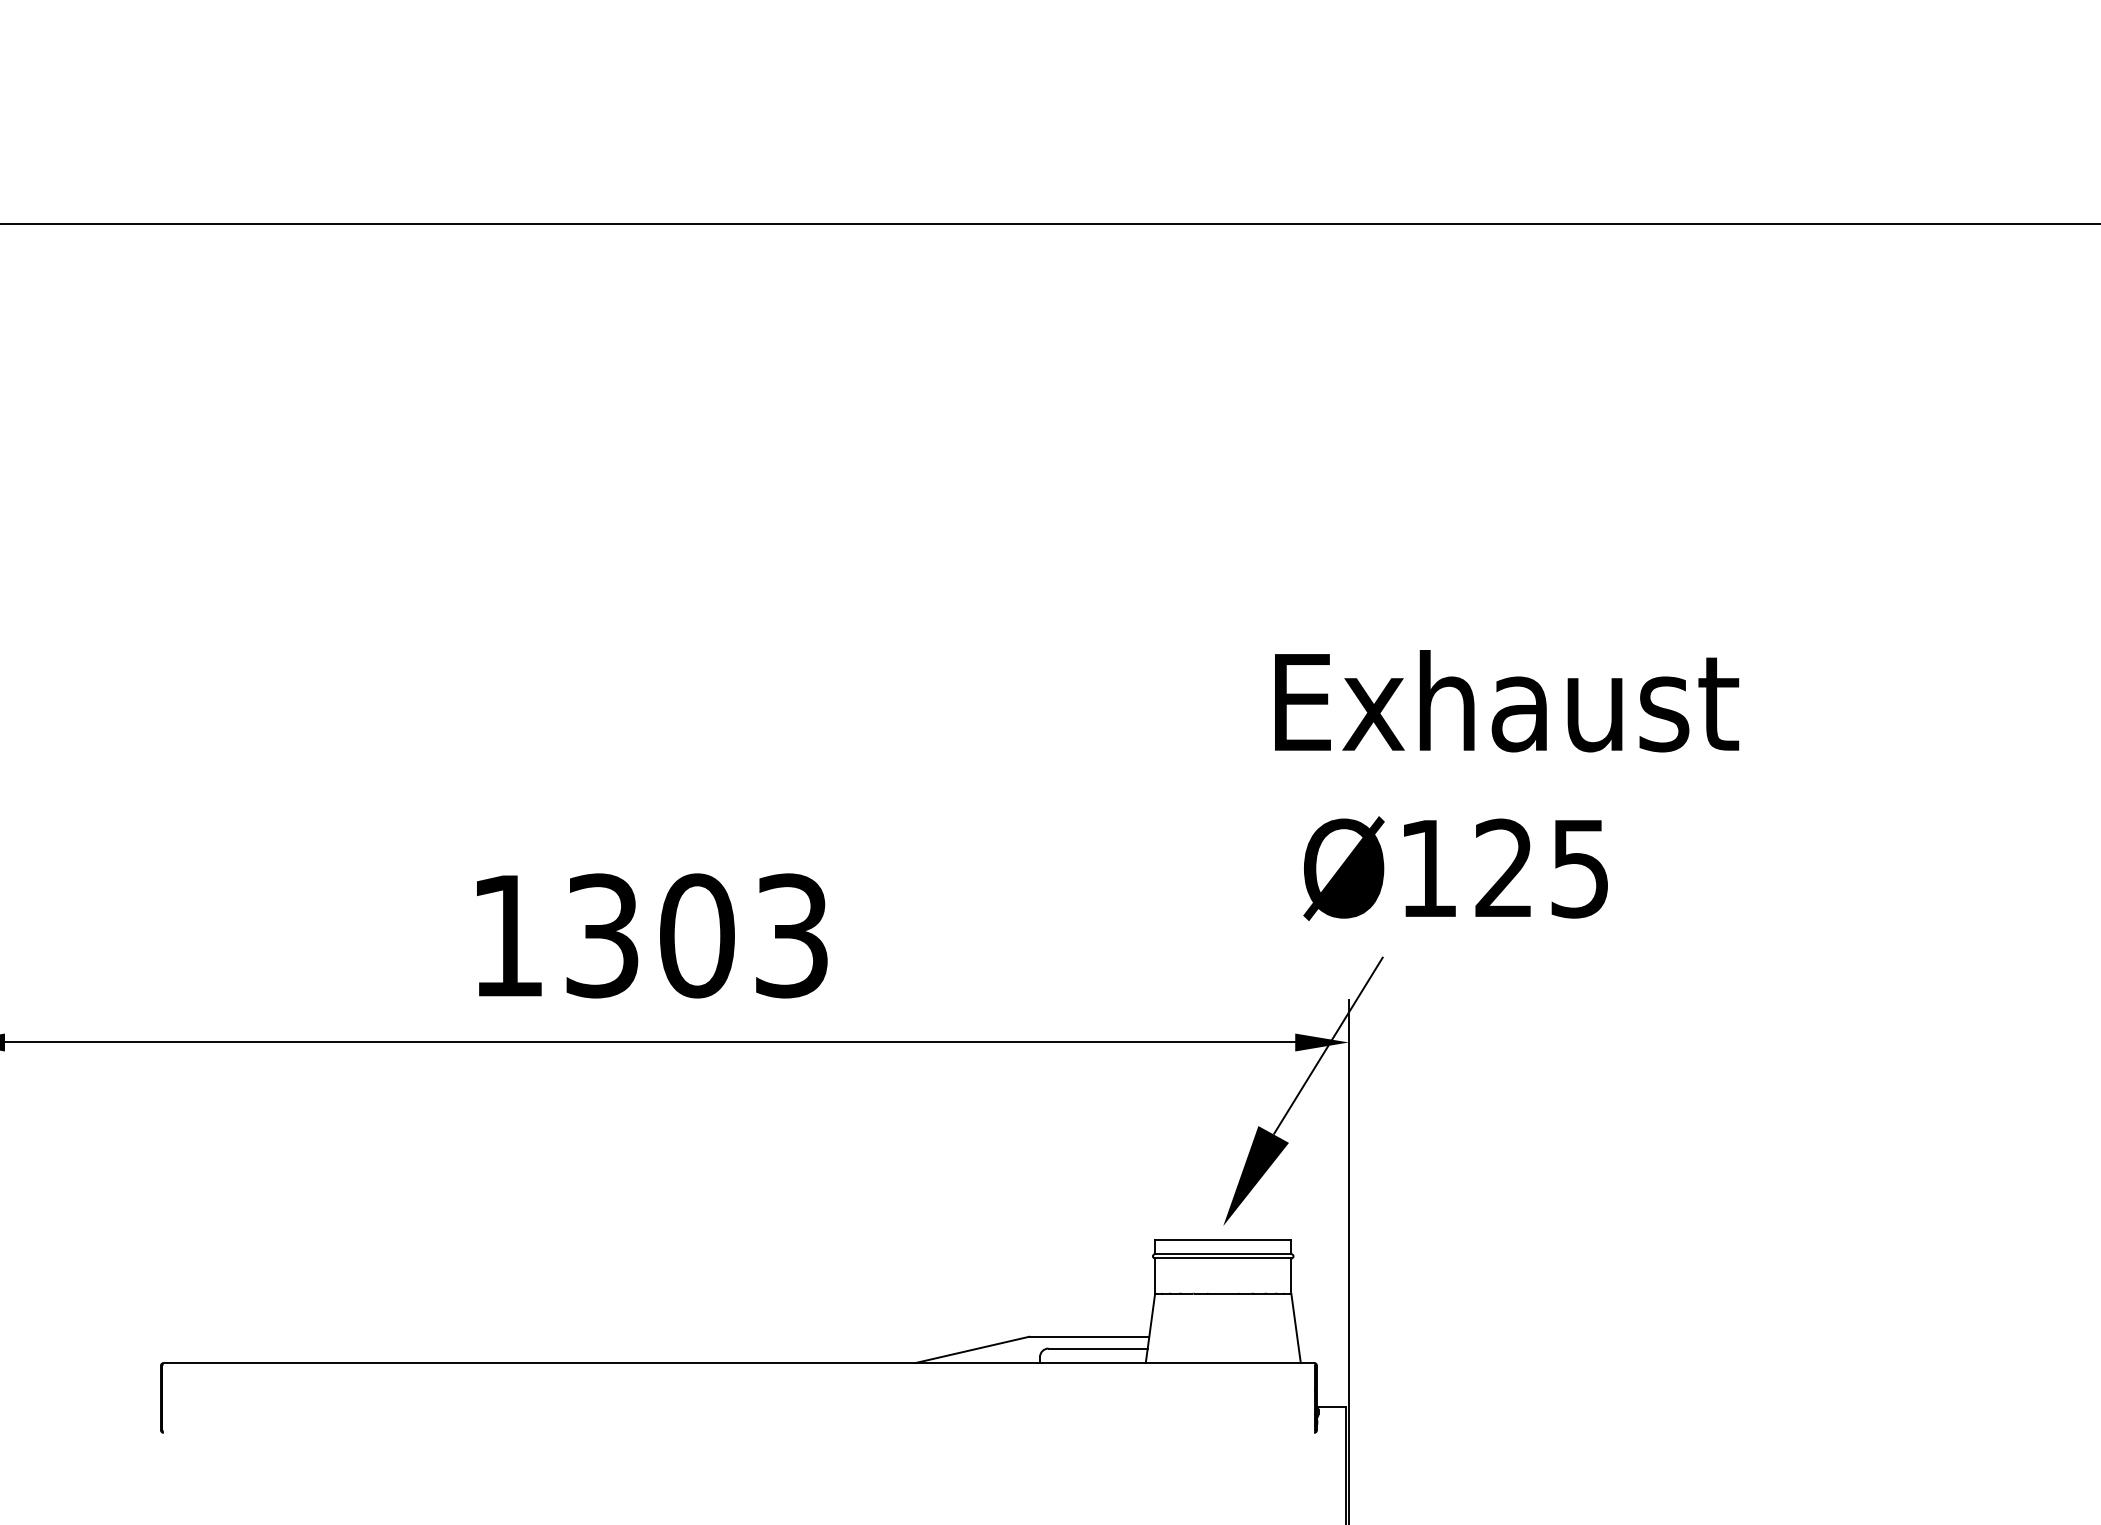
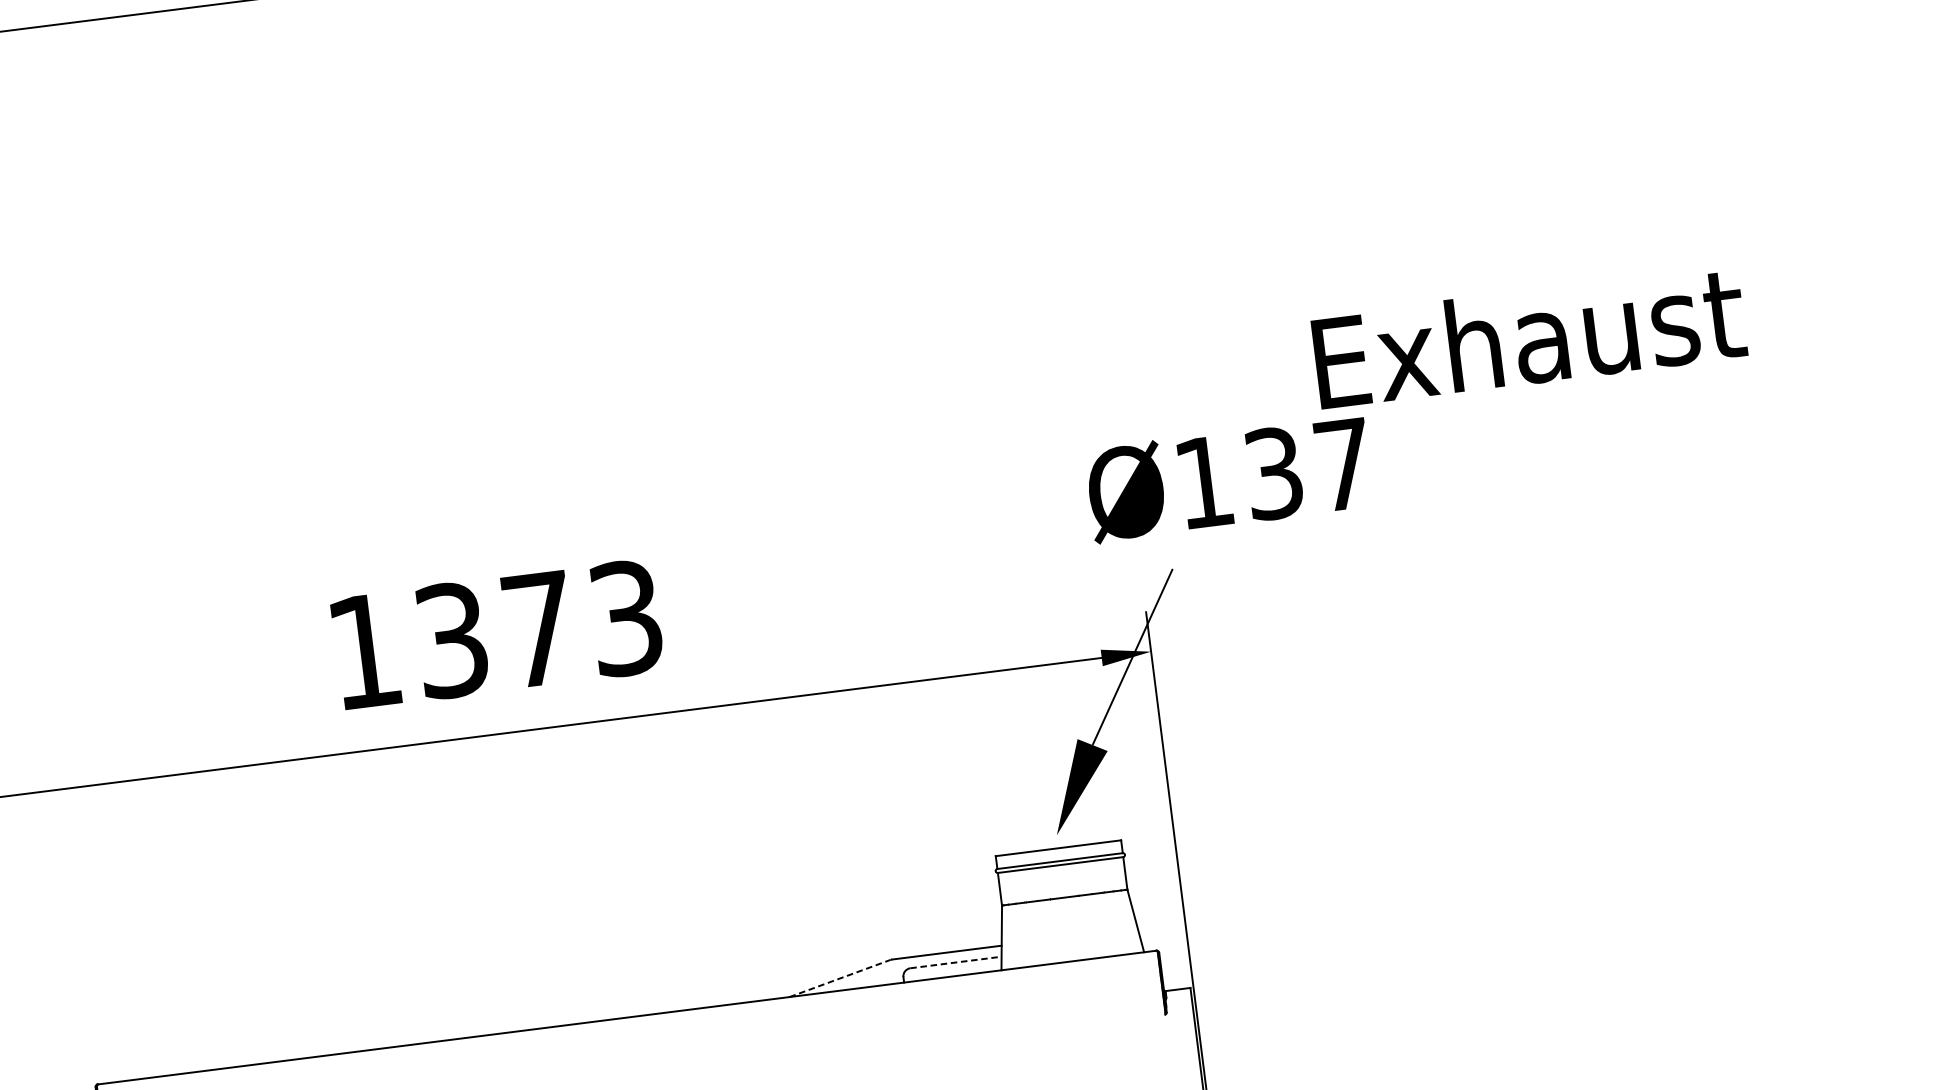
text: (1507, 701) -> (1529, 337), moved
text: (1541, 868) -> (1308, 469), Ø125 -> Ø137
text: (697, 935) -> (539, 628), 1303 -> 1373
line: (1098, 1348) -> (956, 962), solid -> dashed
line: (971, 1350) -> (839, 979), solid -> dashed

